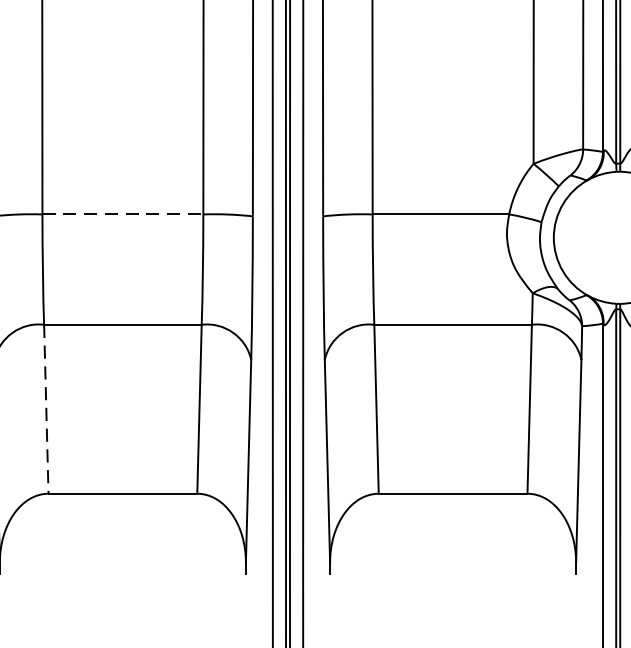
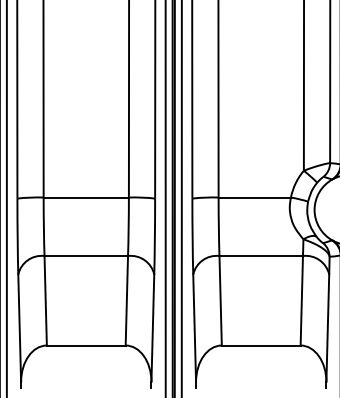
line: (123, 214) -> (86, 197), dashed -> solid
line: (45, 408) -> (45, 300), dashed -> solid

